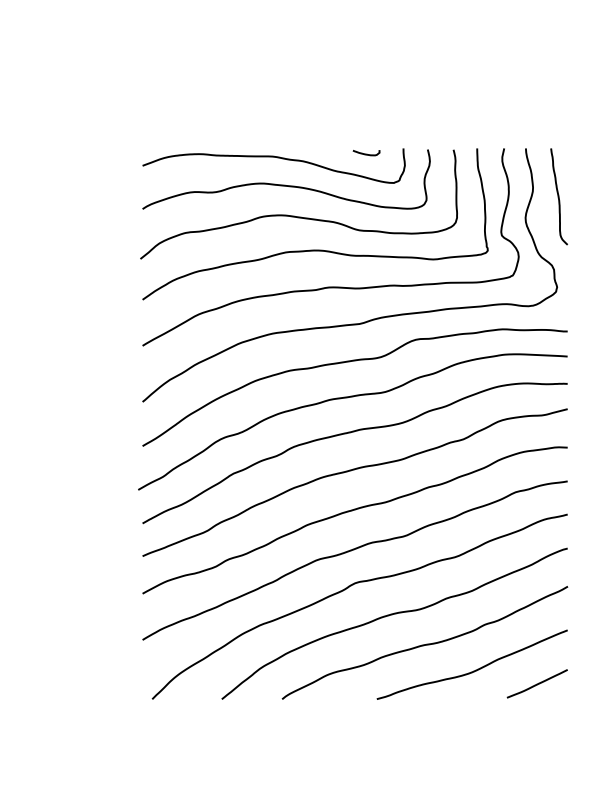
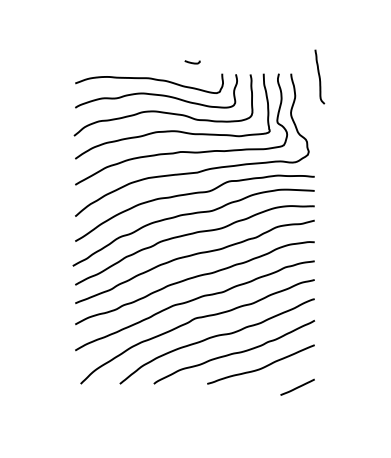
curve: (366, 153) -> (192, 62), moved
curve: (558, 196) -> (319, 76), moved
line: (537, 682) -> (297, 386), moved

